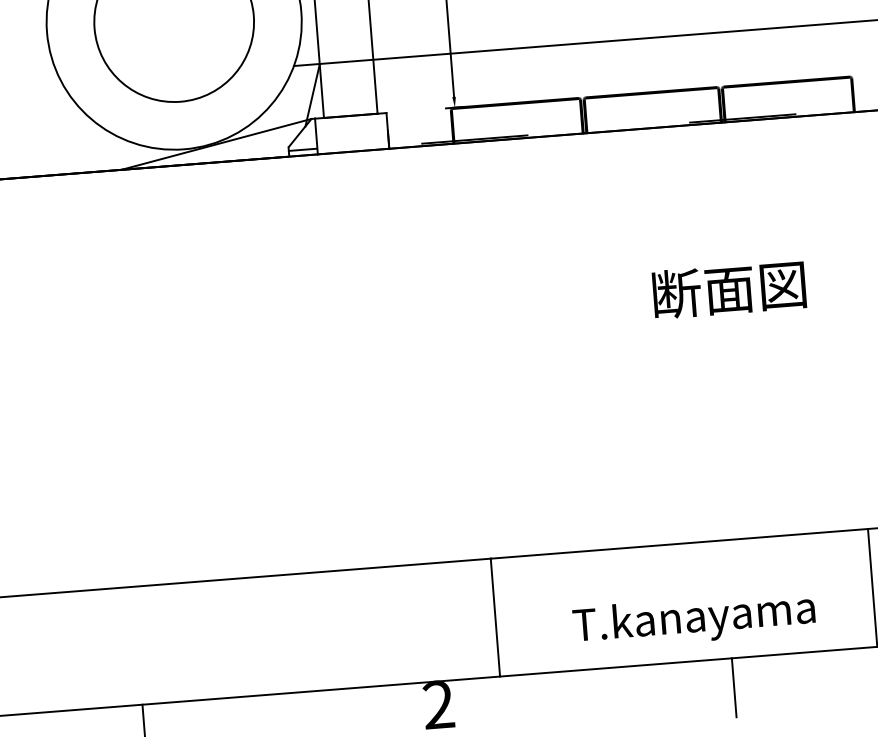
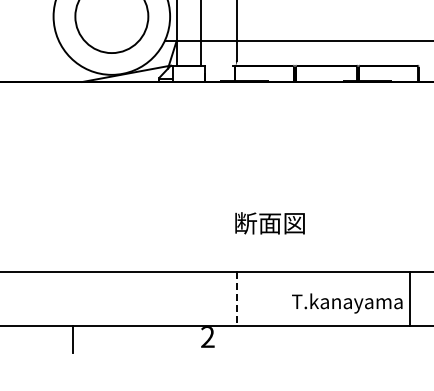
text: (728, 290) -> (269, 223), moved
line: (494, 618) -> (236, 299), solid -> dashed
text: (694, 619) -> (347, 303), moved
line: (735, 687) -> (343, 339), removed

